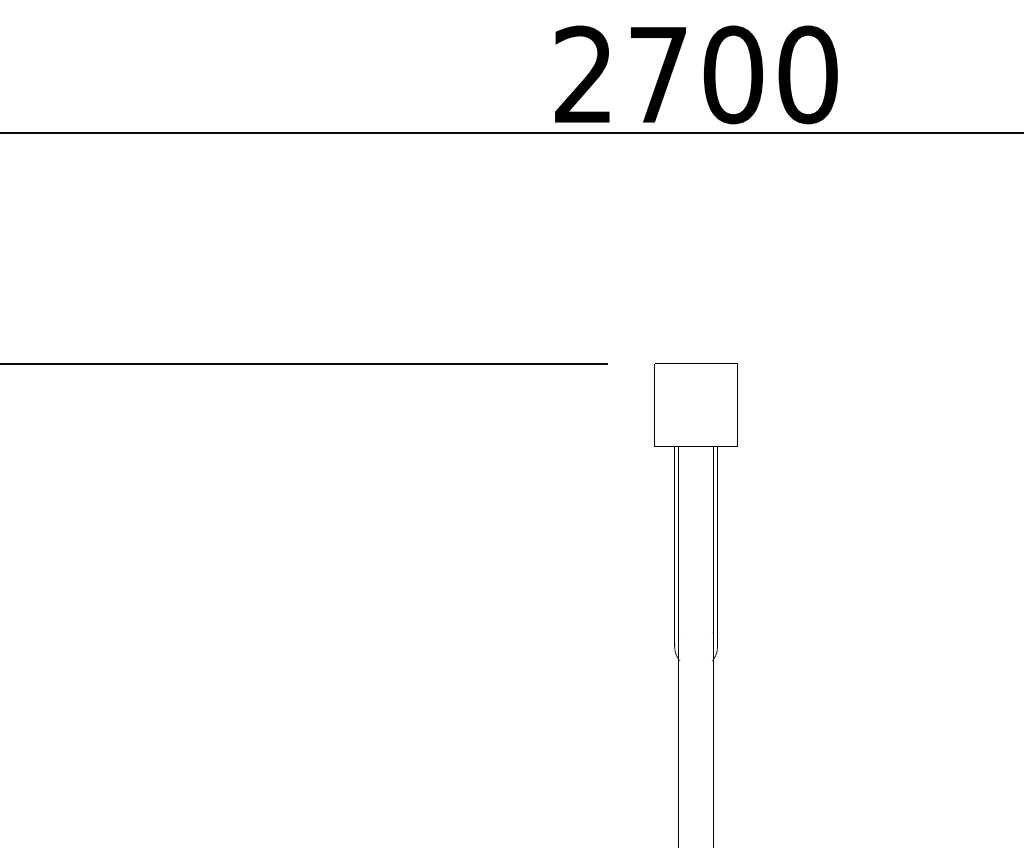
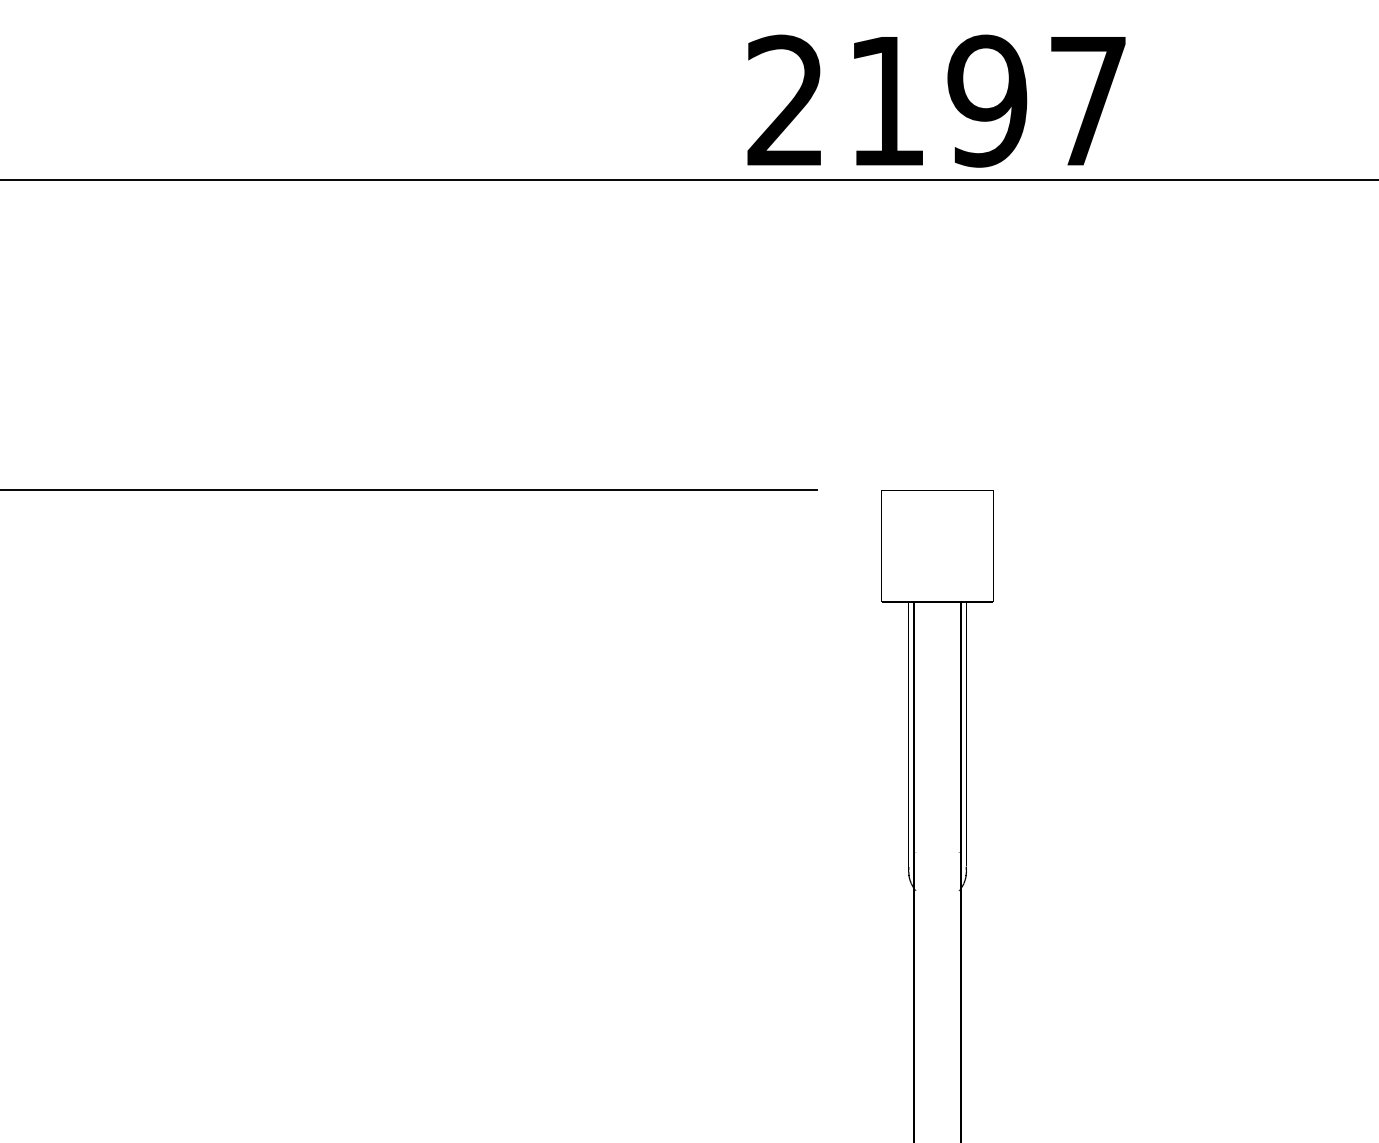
text: (733, 74) -> (988, 100), 2700 -> 2197

